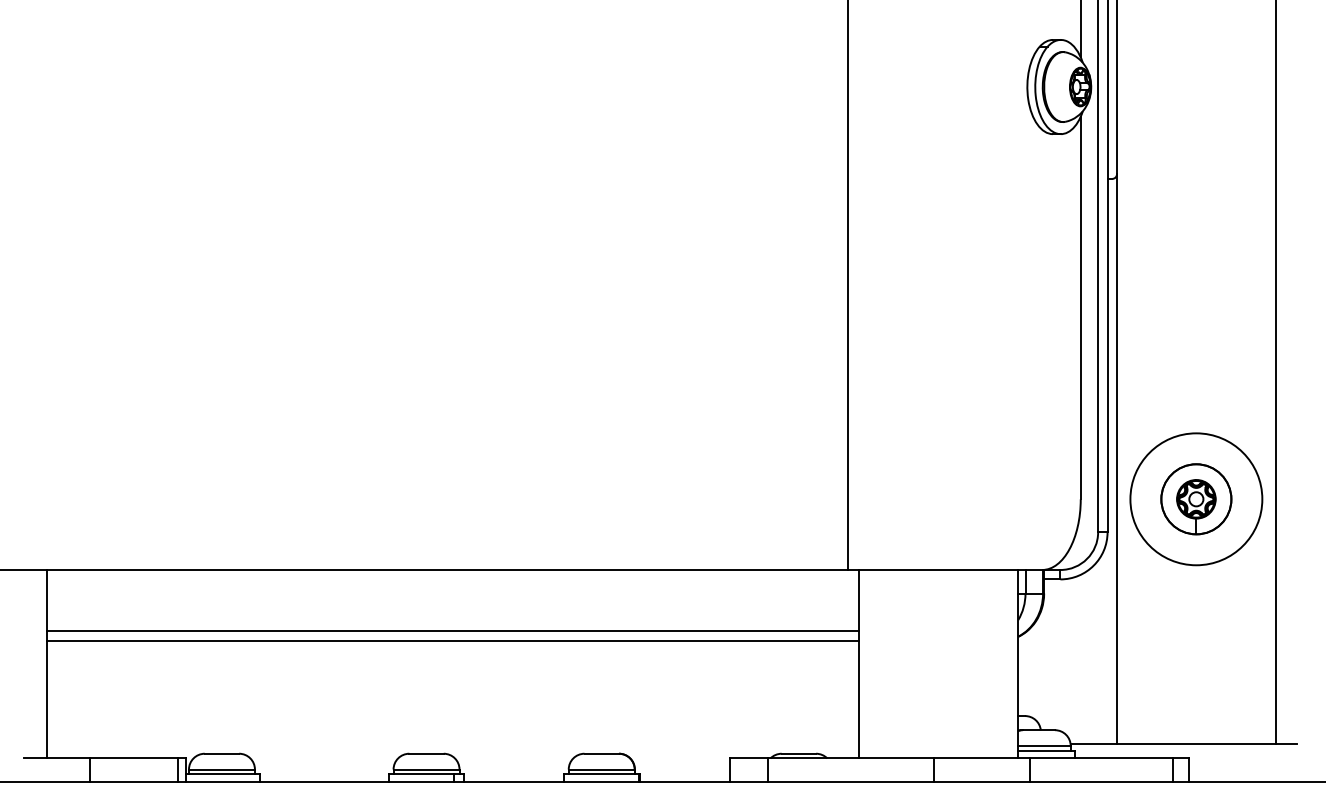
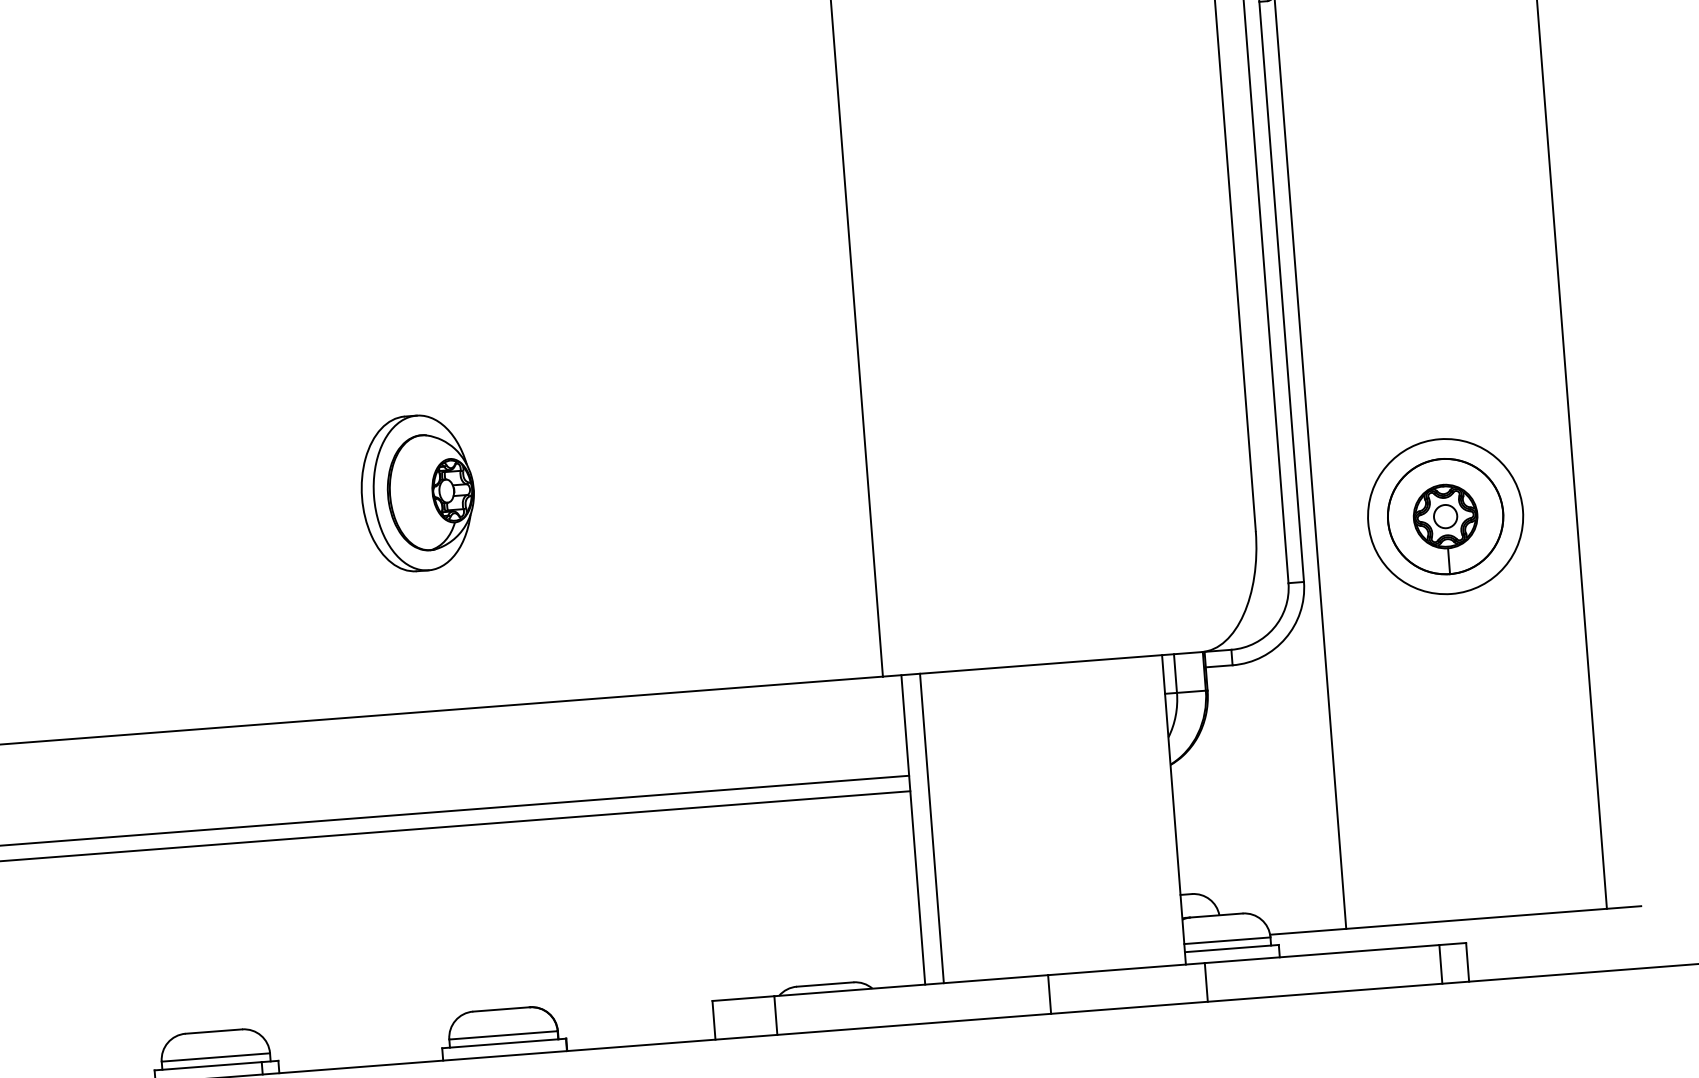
part: (575, 437) -> (418, 493), added
circle: (1196, 499) -> (1445, 516), size x0.71
line: (870, 663) -> (931, 827), added

